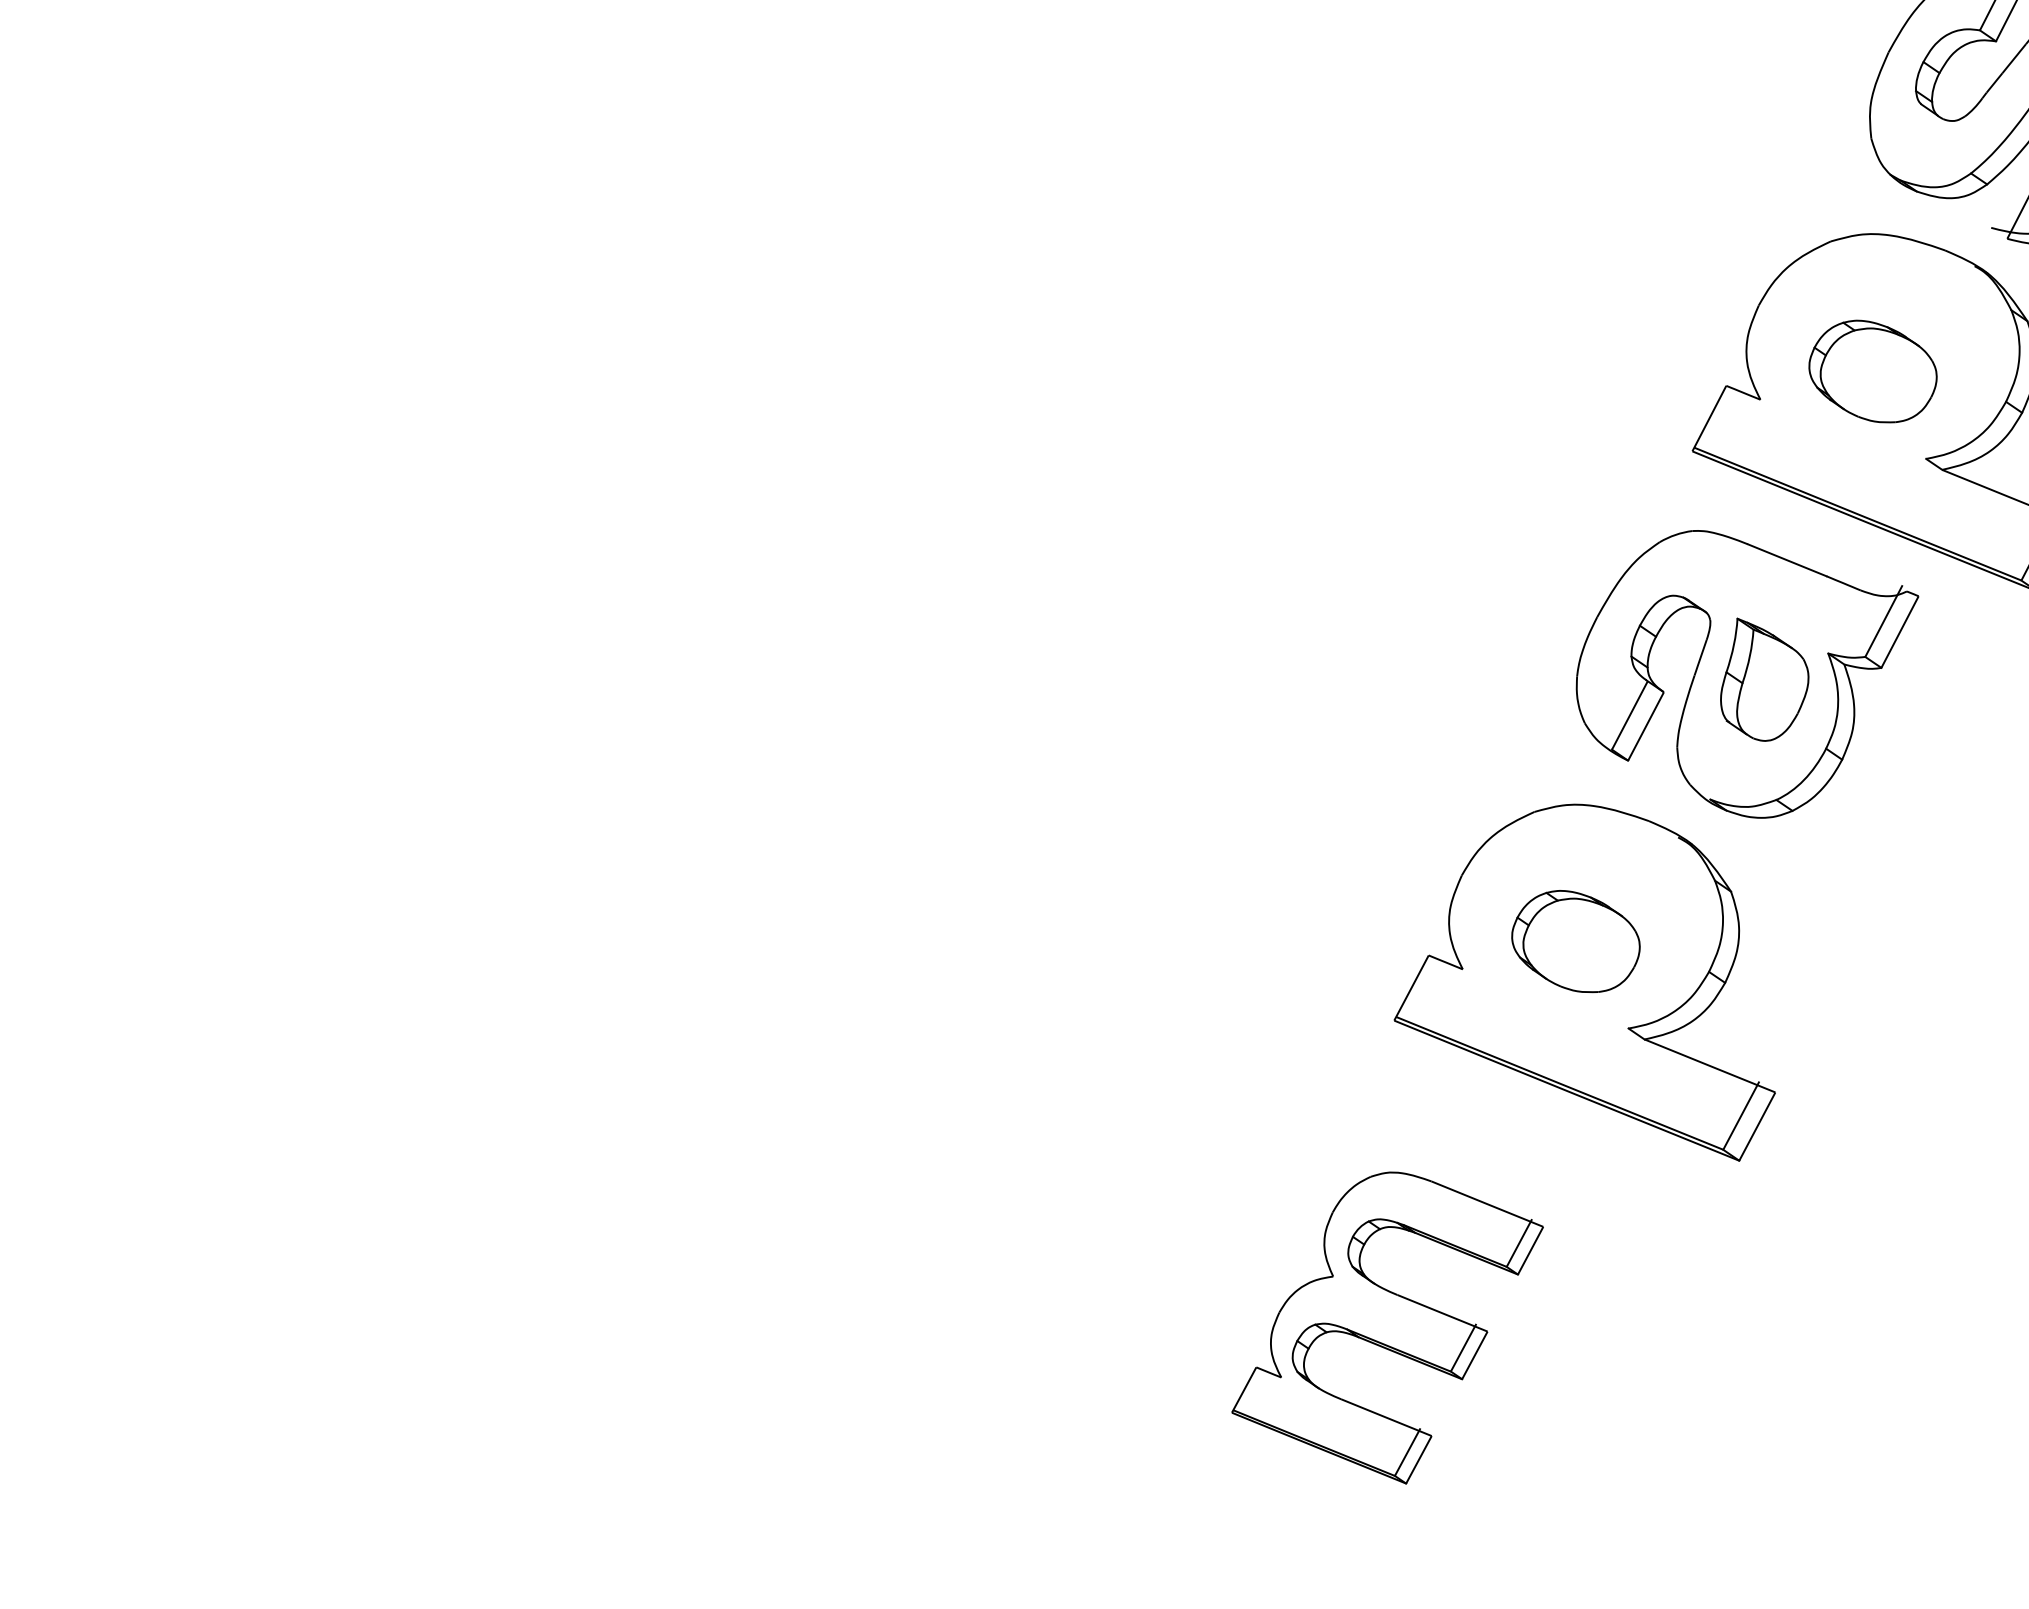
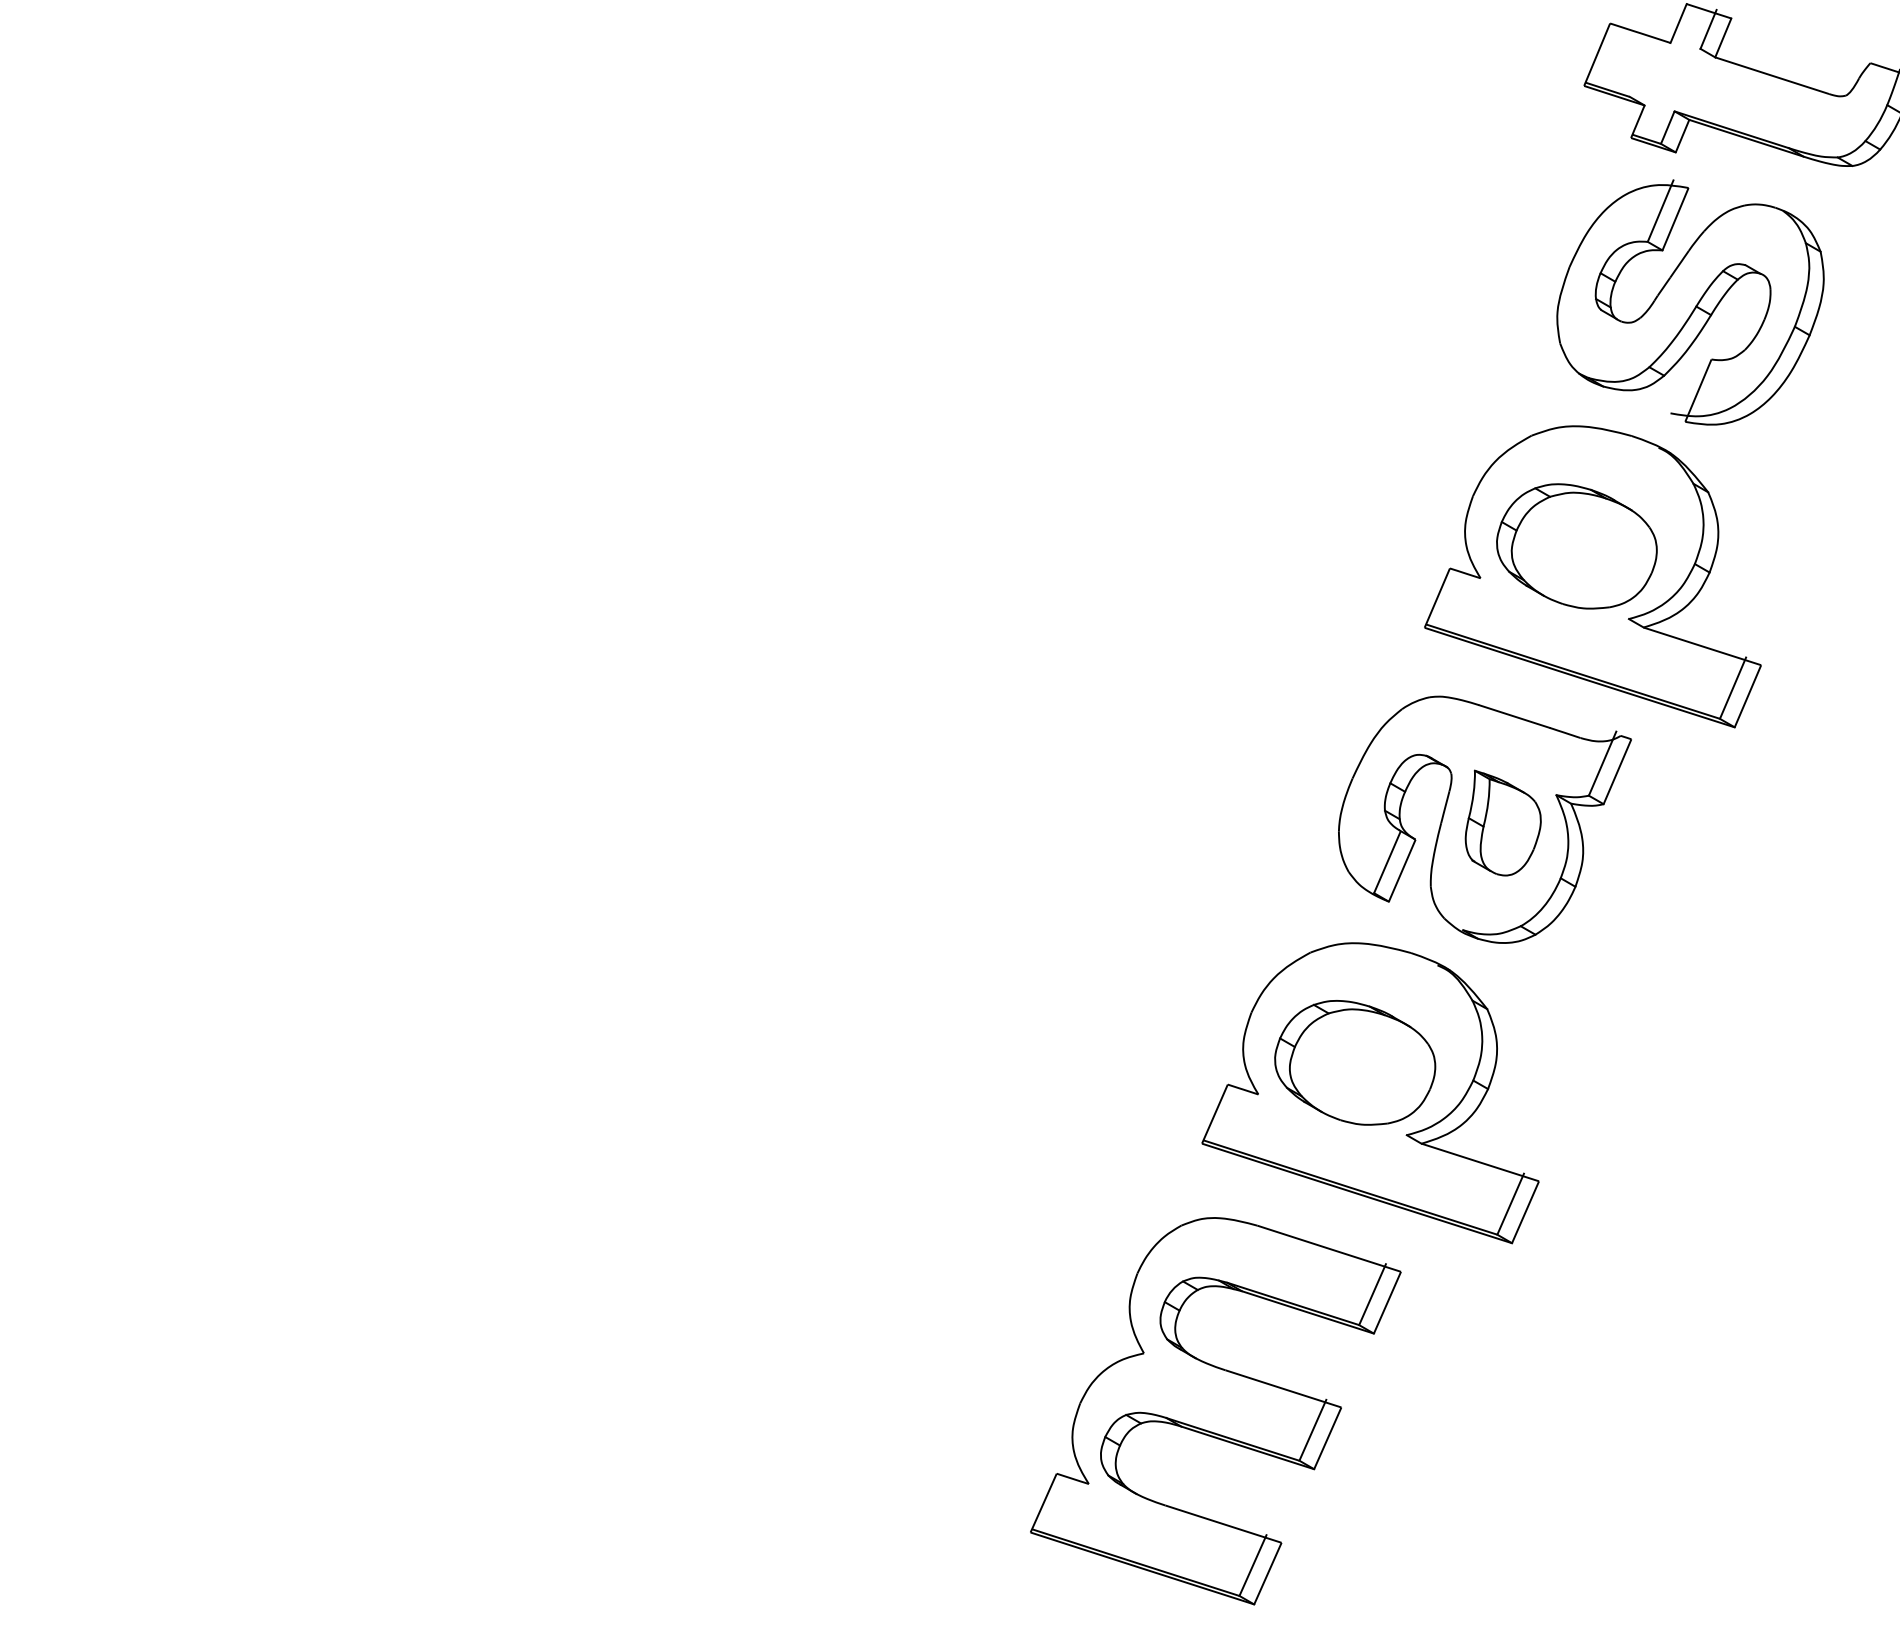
part: (1872, 371) -> (1576, 546), size x1.43
part: (1576, 941) -> (1355, 1062), size x1.43
part: (1386, 1327) -> (1215, 1411), size x1.43

